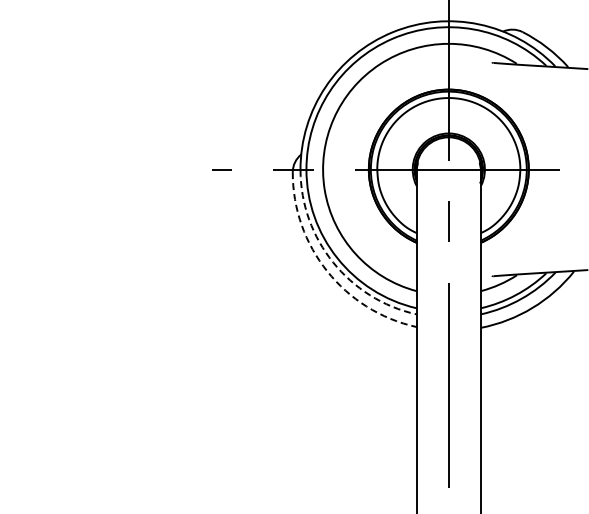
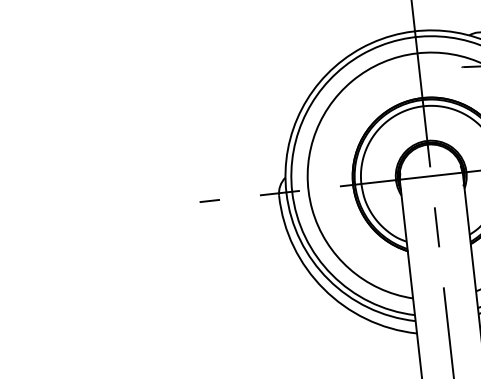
arc: (333, 262) -> (328, 279), dashed -> solid
arc: (327, 271) -> (323, 289), dashed -> solid

